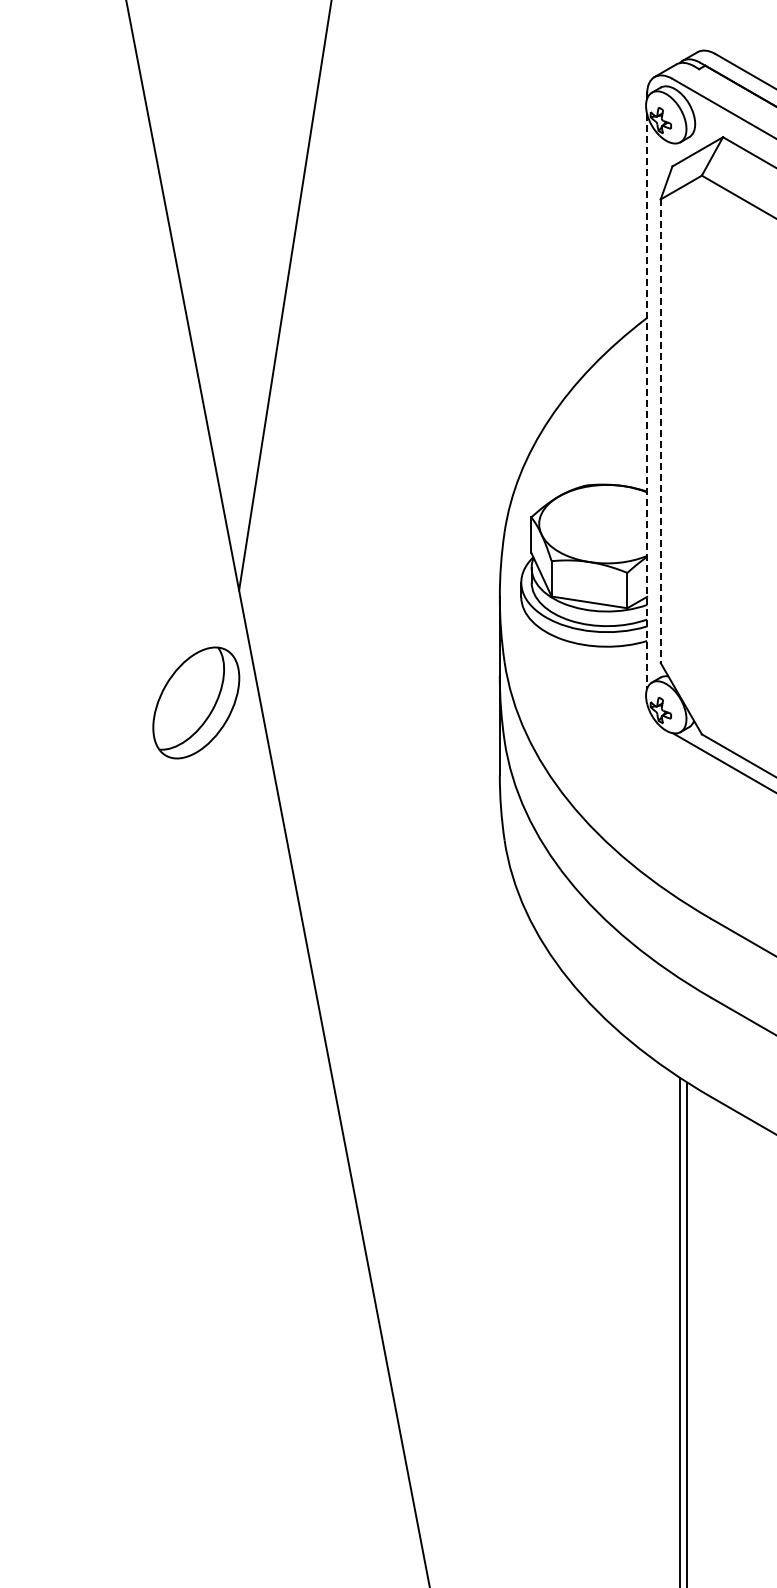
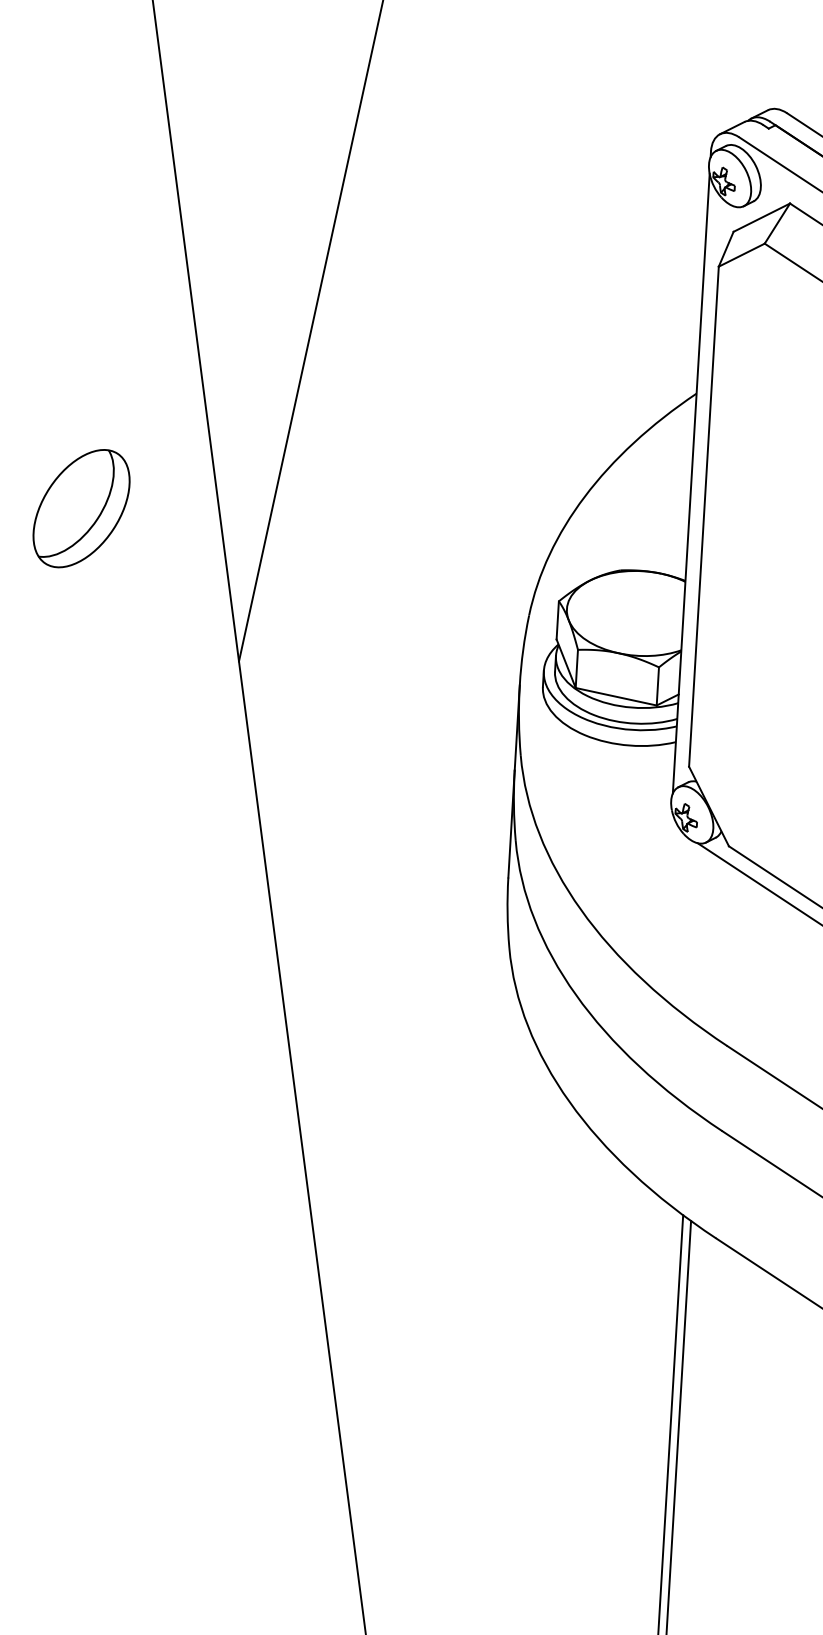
line: (647, 401) -> (691, 483), dashed -> solid
line: (660, 431) -> (703, 516), dashed -> solid
part: (196, 702) -> (81, 508), moved

